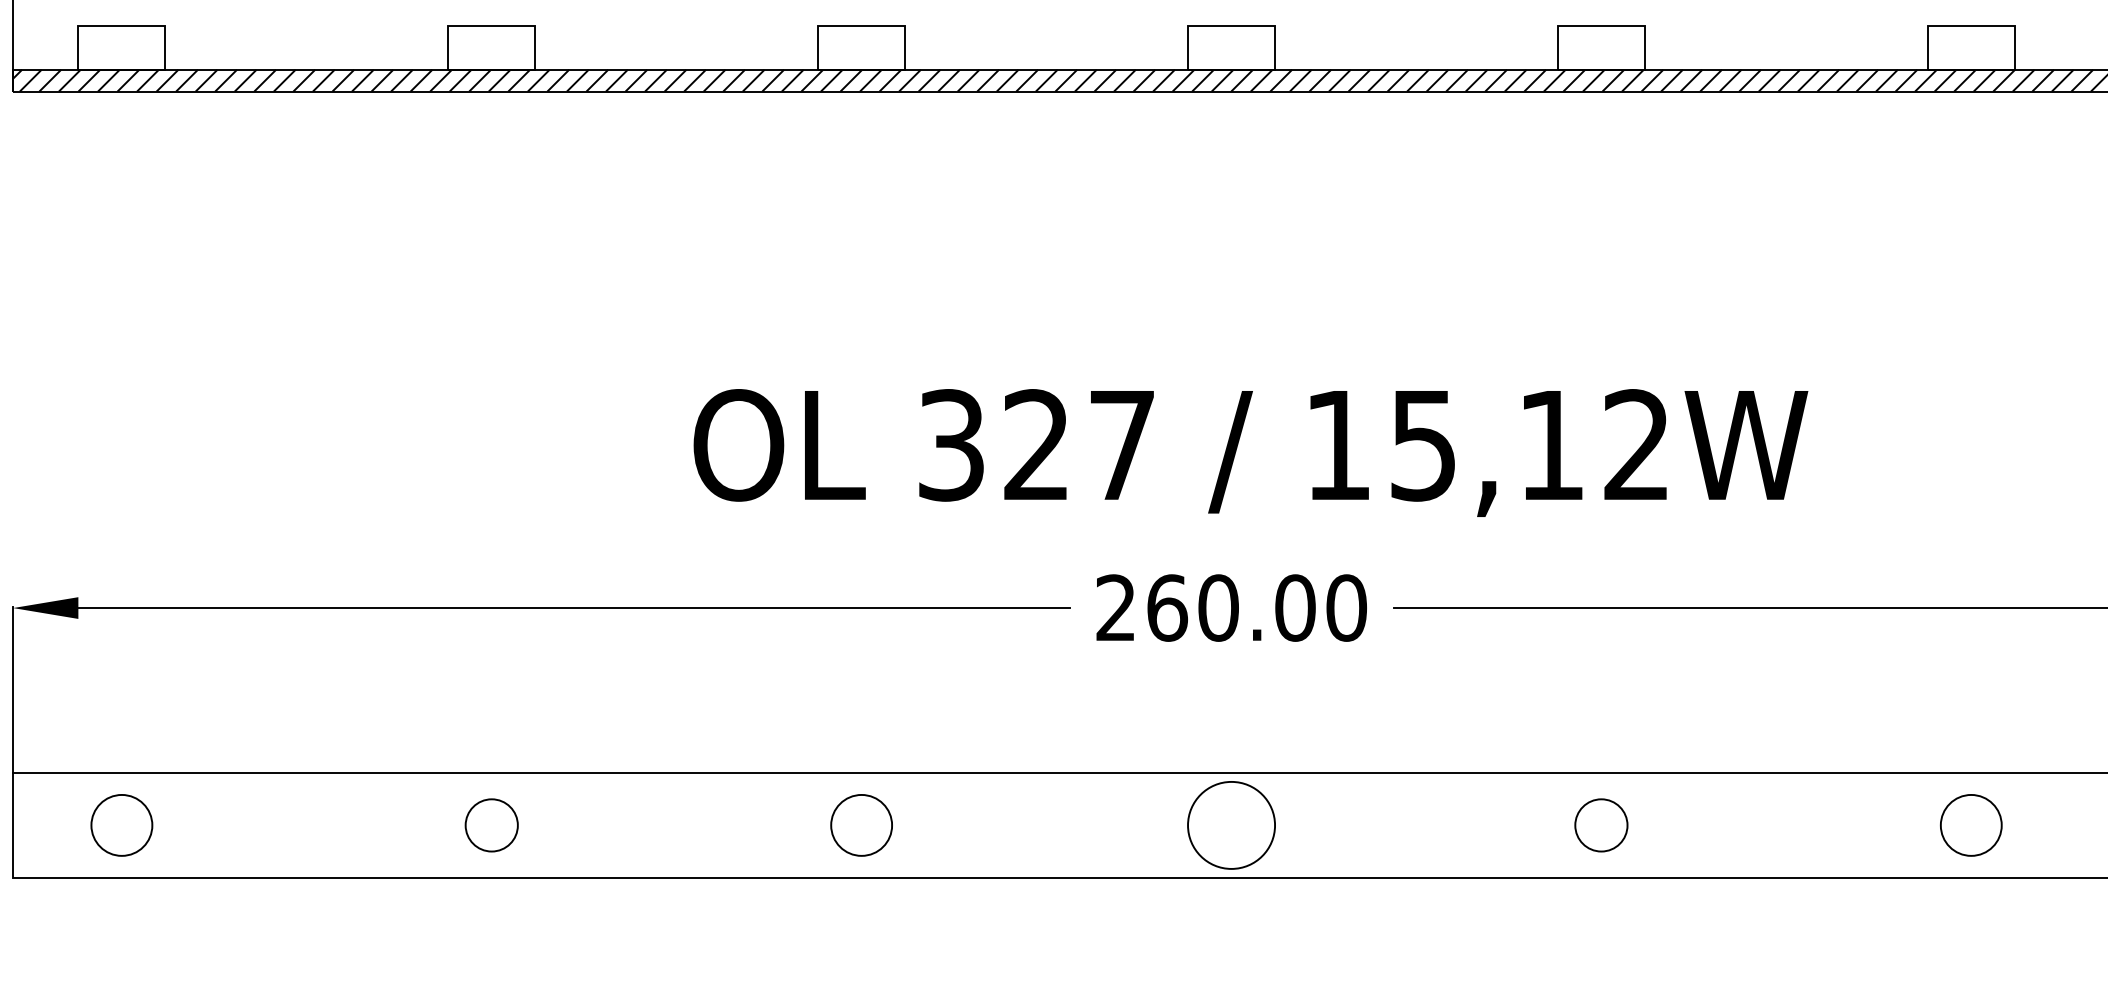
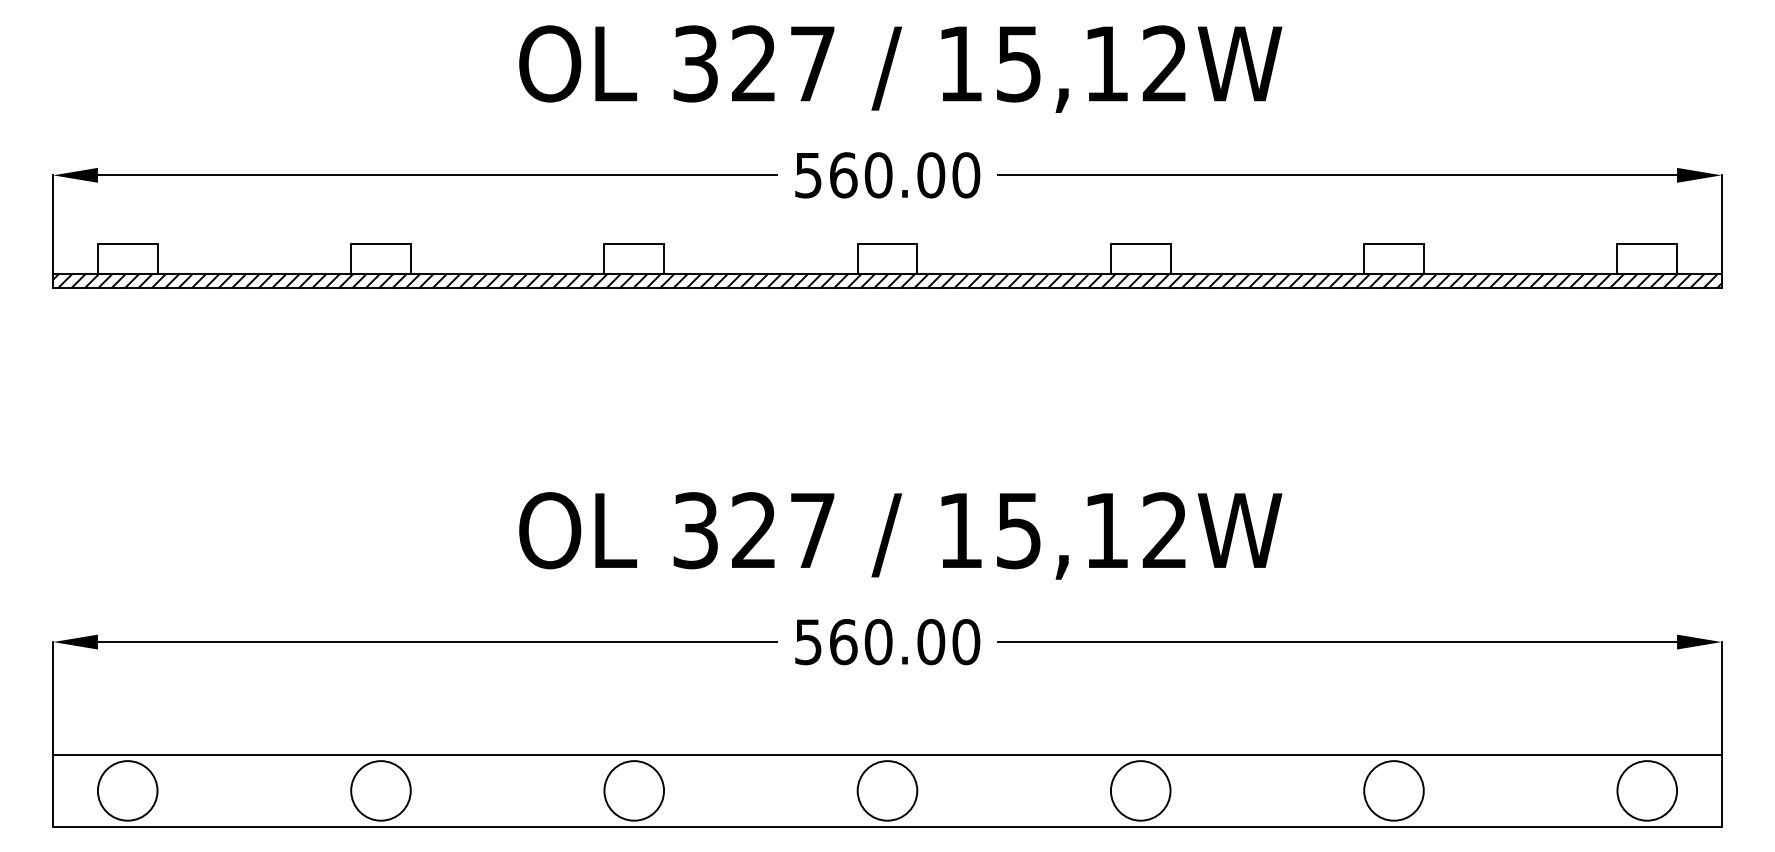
text: (1116, 608) -> (808, 642), 260.00 -> 560.00
circle: (121, 824) -> (127, 790), size x1.43
circle: (491, 824) -> (380, 790), size x1.67
circle: (862, 824) -> (634, 790), size x1.43
circle: (1601, 824) -> (1140, 790), size x1.67
circle: (1970, 824) -> (1393, 790), size x1.43

